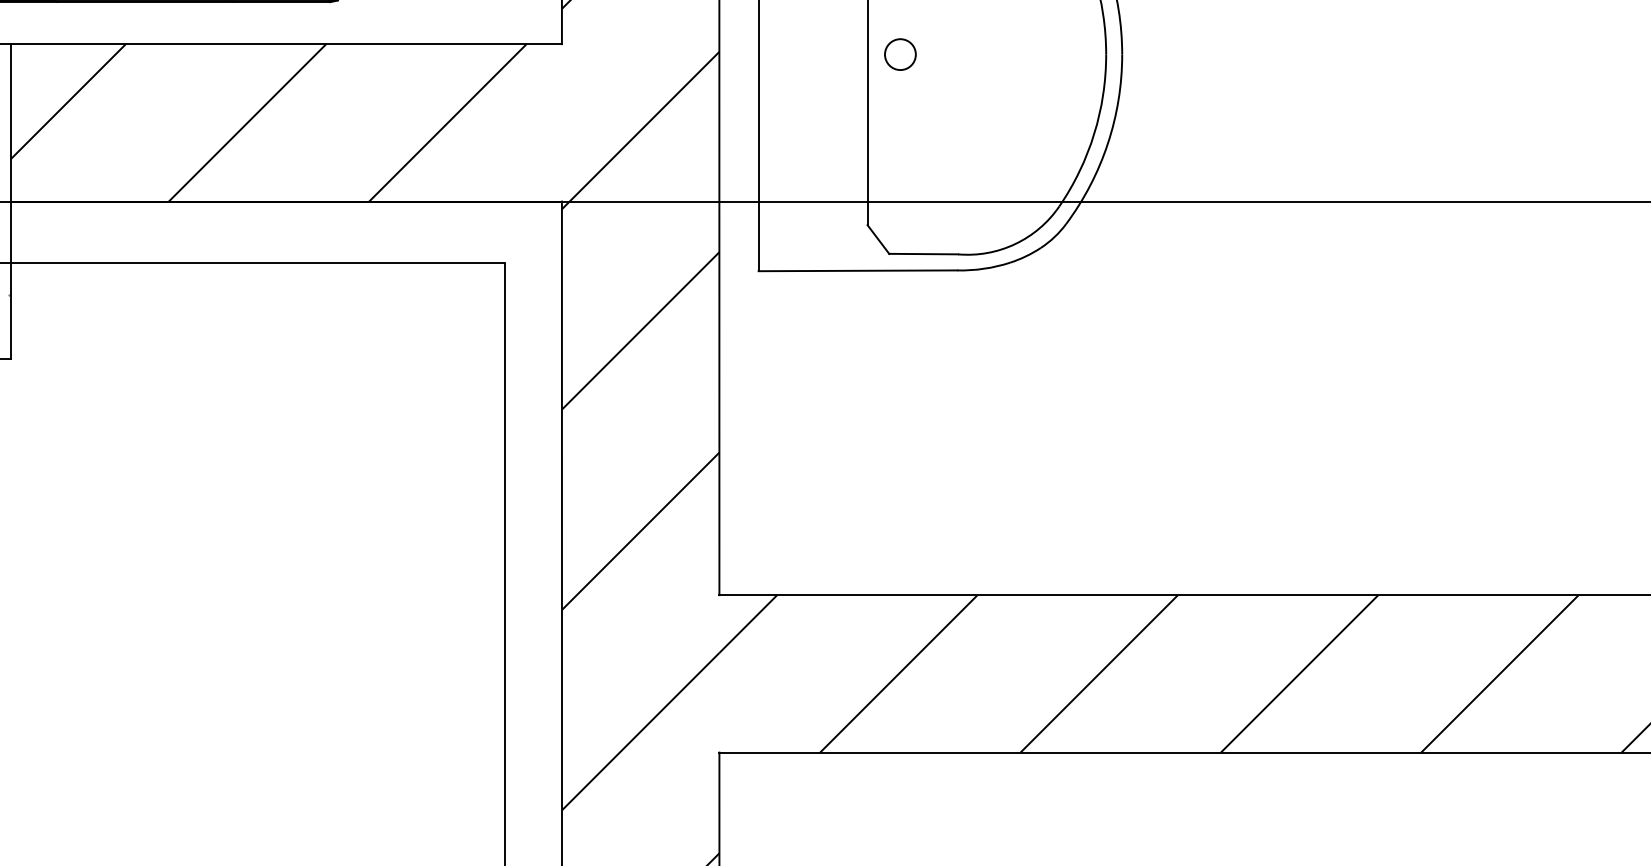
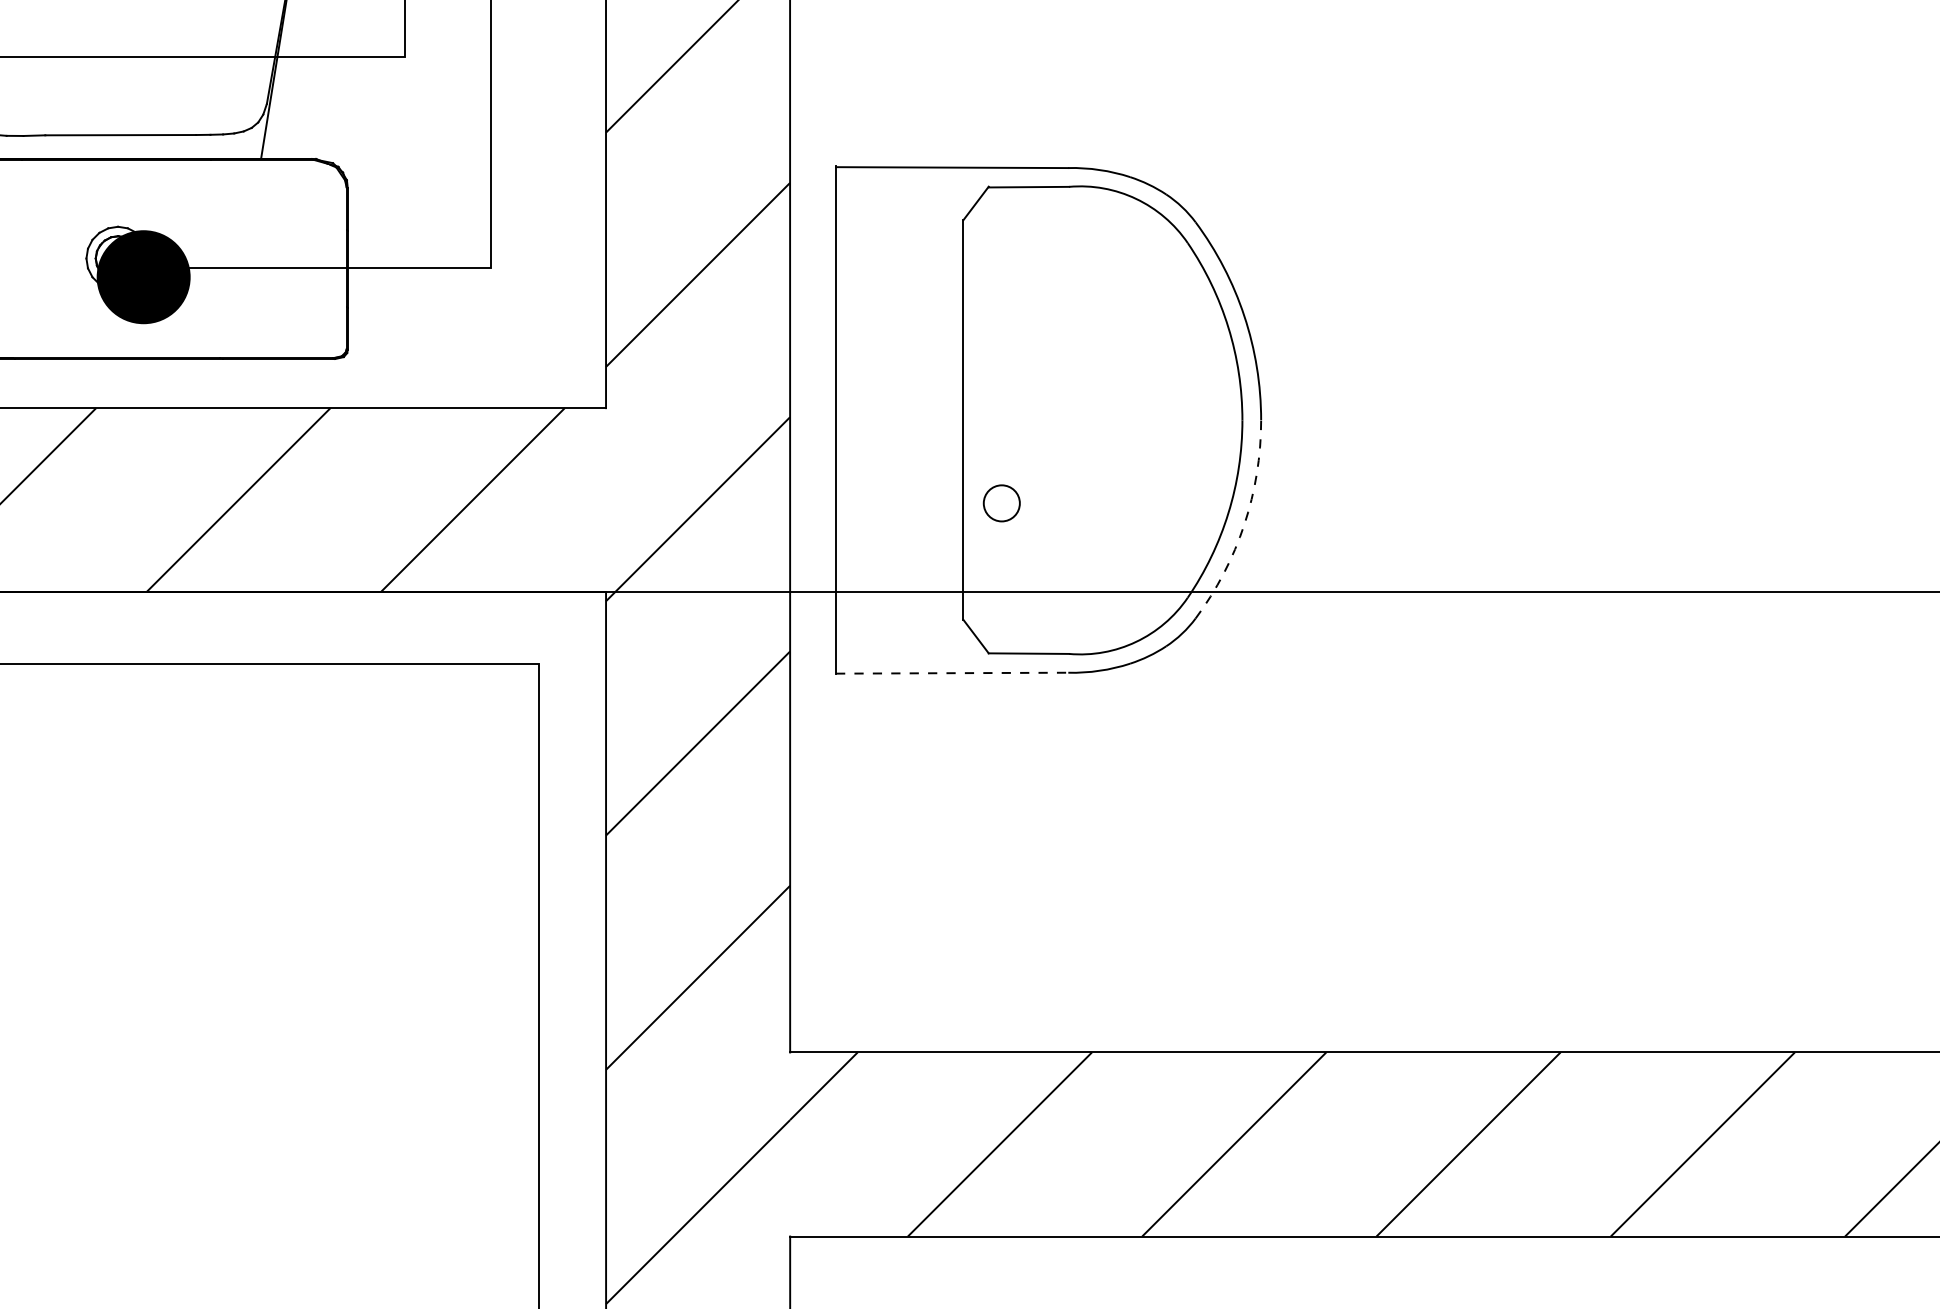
circle: (900, 54) -> (1001, 503), moved
arc: (1107, 143) -> (1244, 524), solid -> dashed
line: (858, 271) -> (952, 673), solid -> dashed

